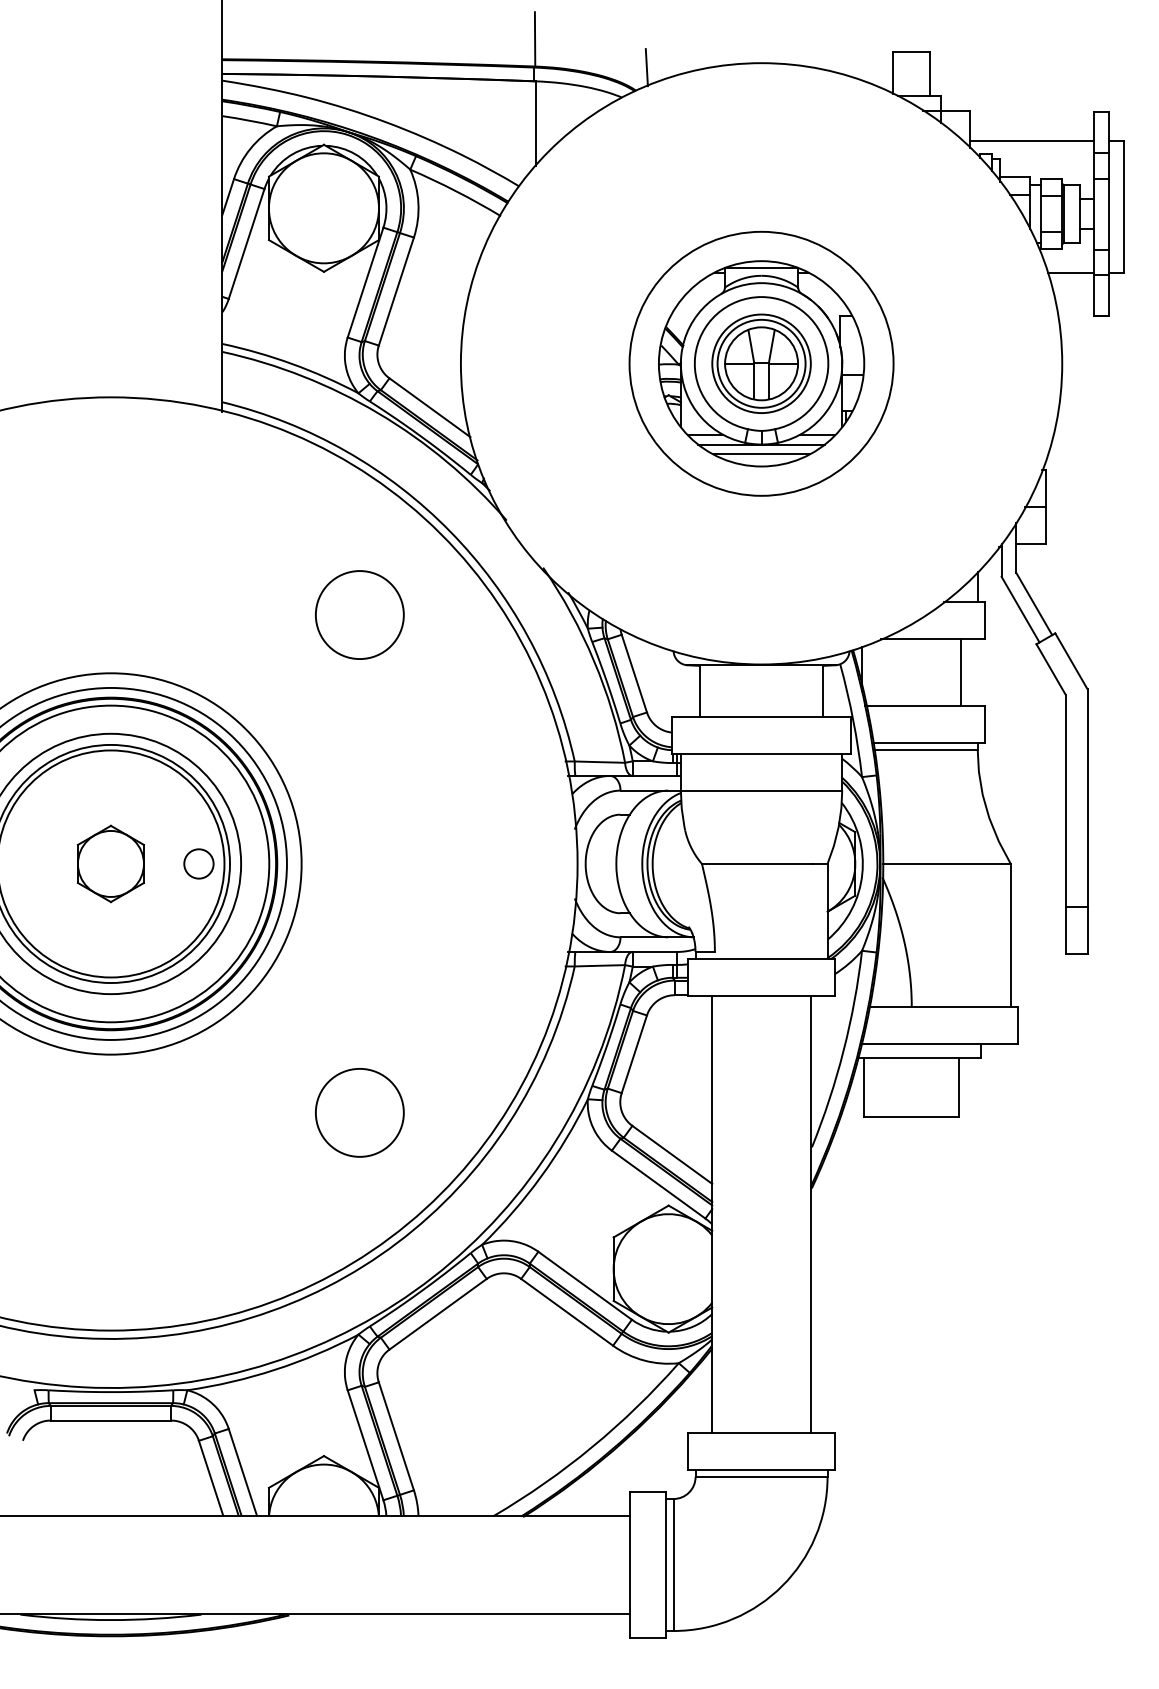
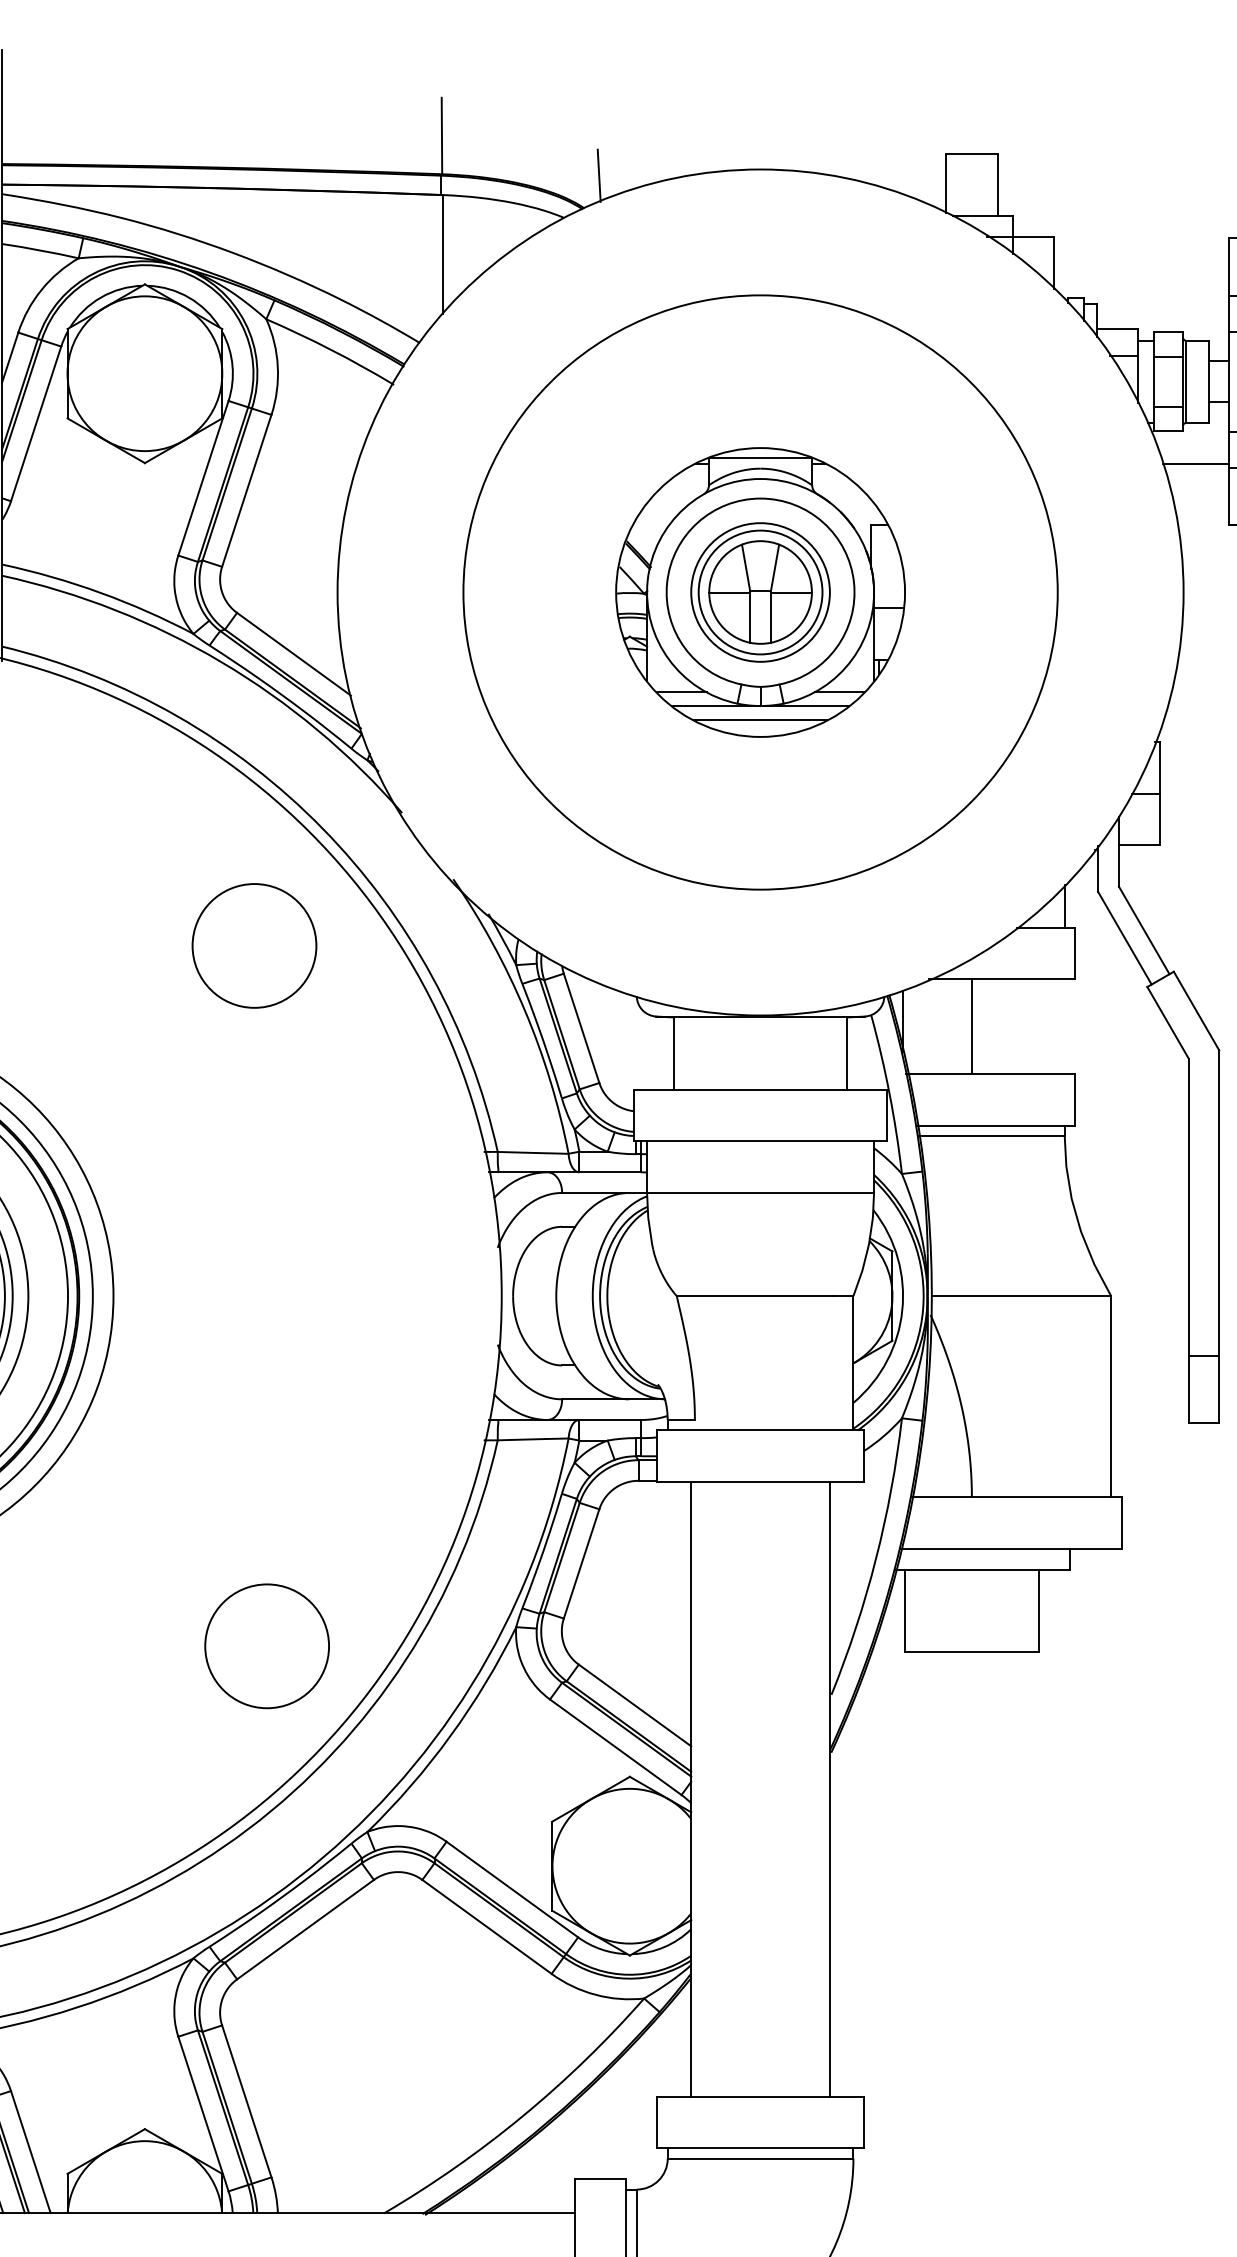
line: (1032, 140) -> (1141, 278), removed
circle: (761, 363) -> (760, 592), size x1.6
circle: (359, 614) -> (254, 945), moved
line: (961, 672) -> (972, 1026), moved
circle: (359, 1112) -> (266, 1645), moved

